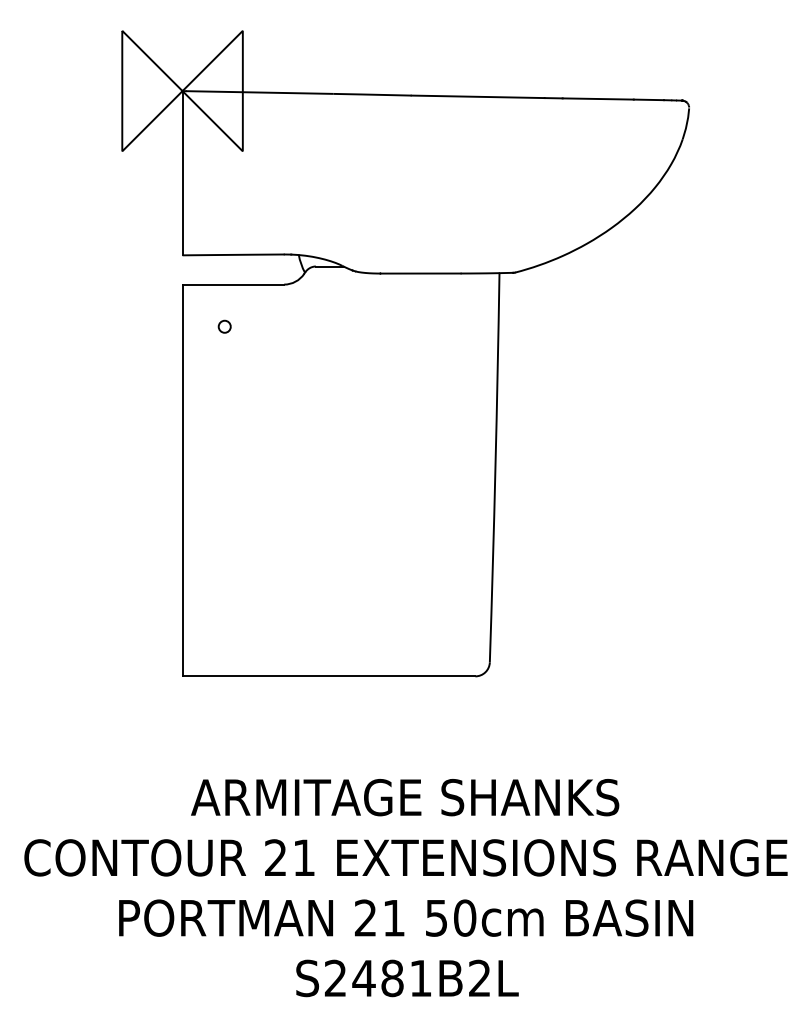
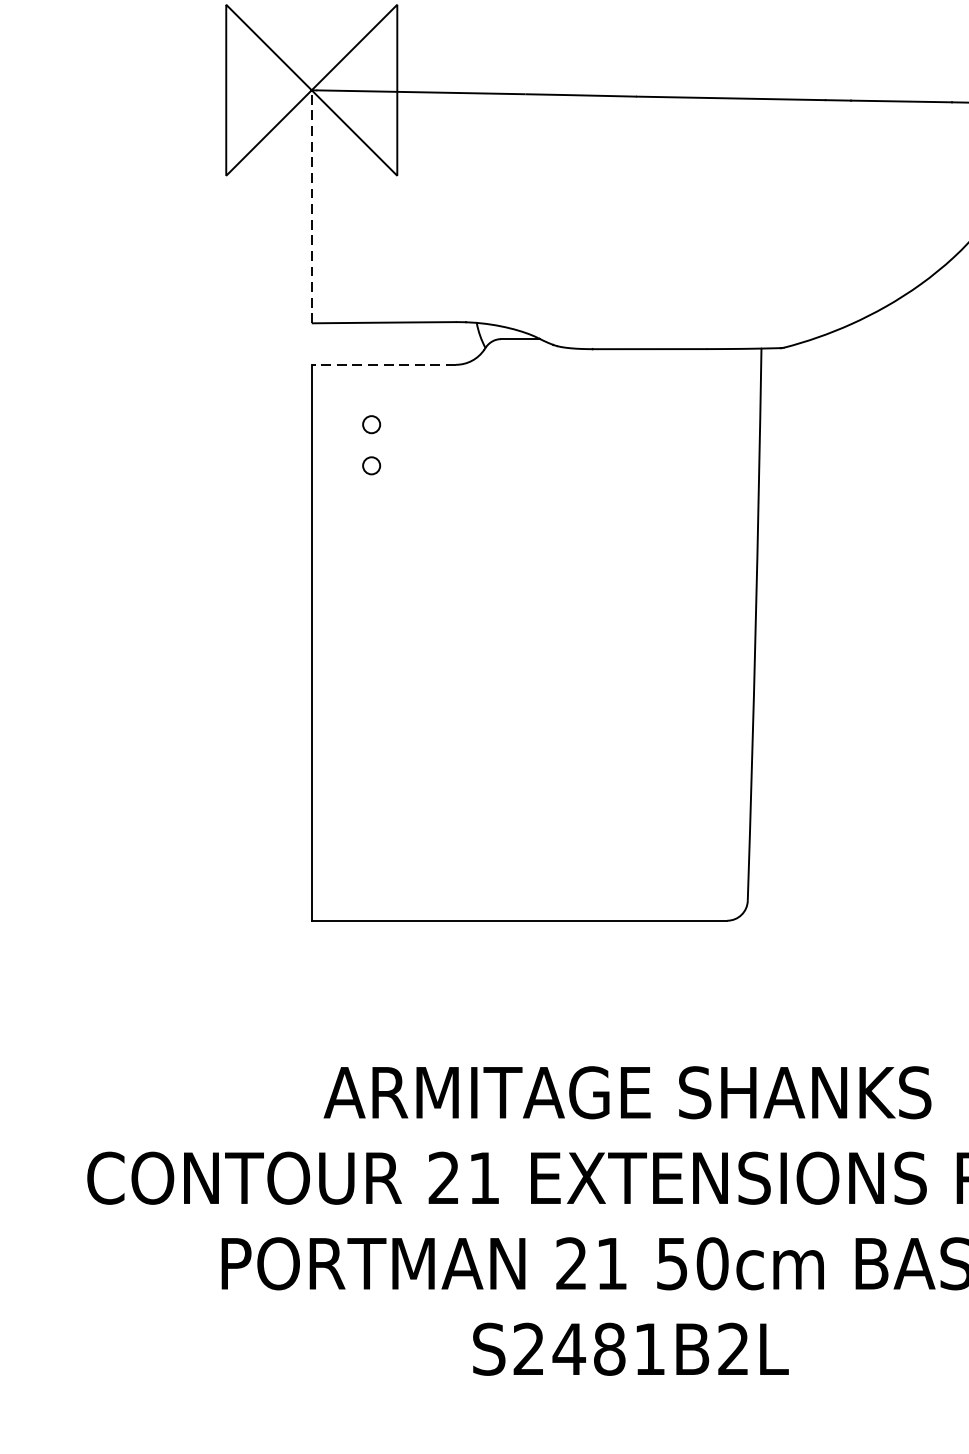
line: (182, 172) -> (311, 205), solid -> dashed
line: (233, 284) -> (384, 364), solid -> dashed
circle: (224, 355) -> (371, 465), added

